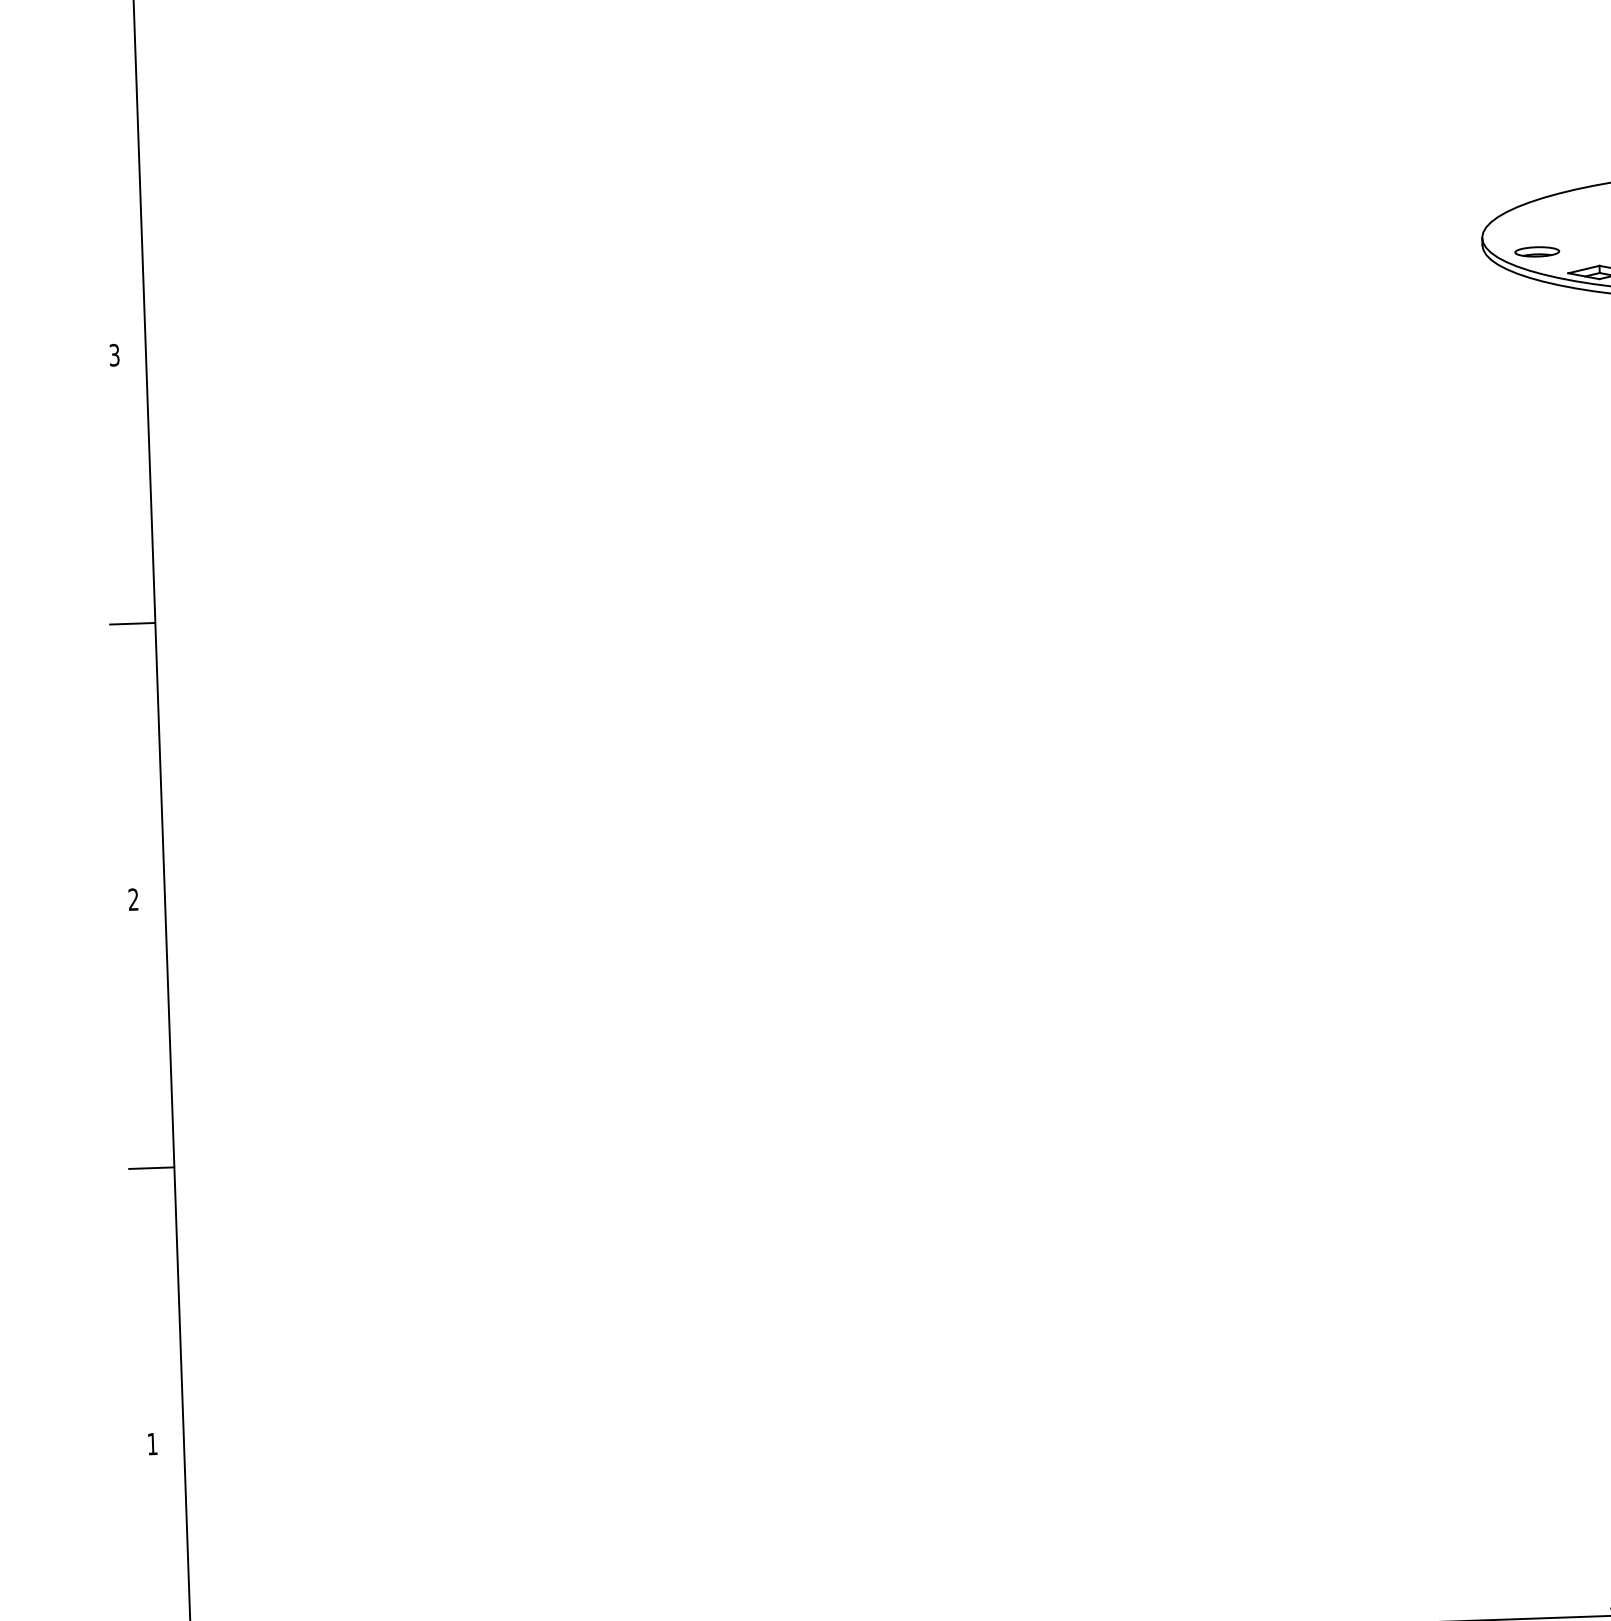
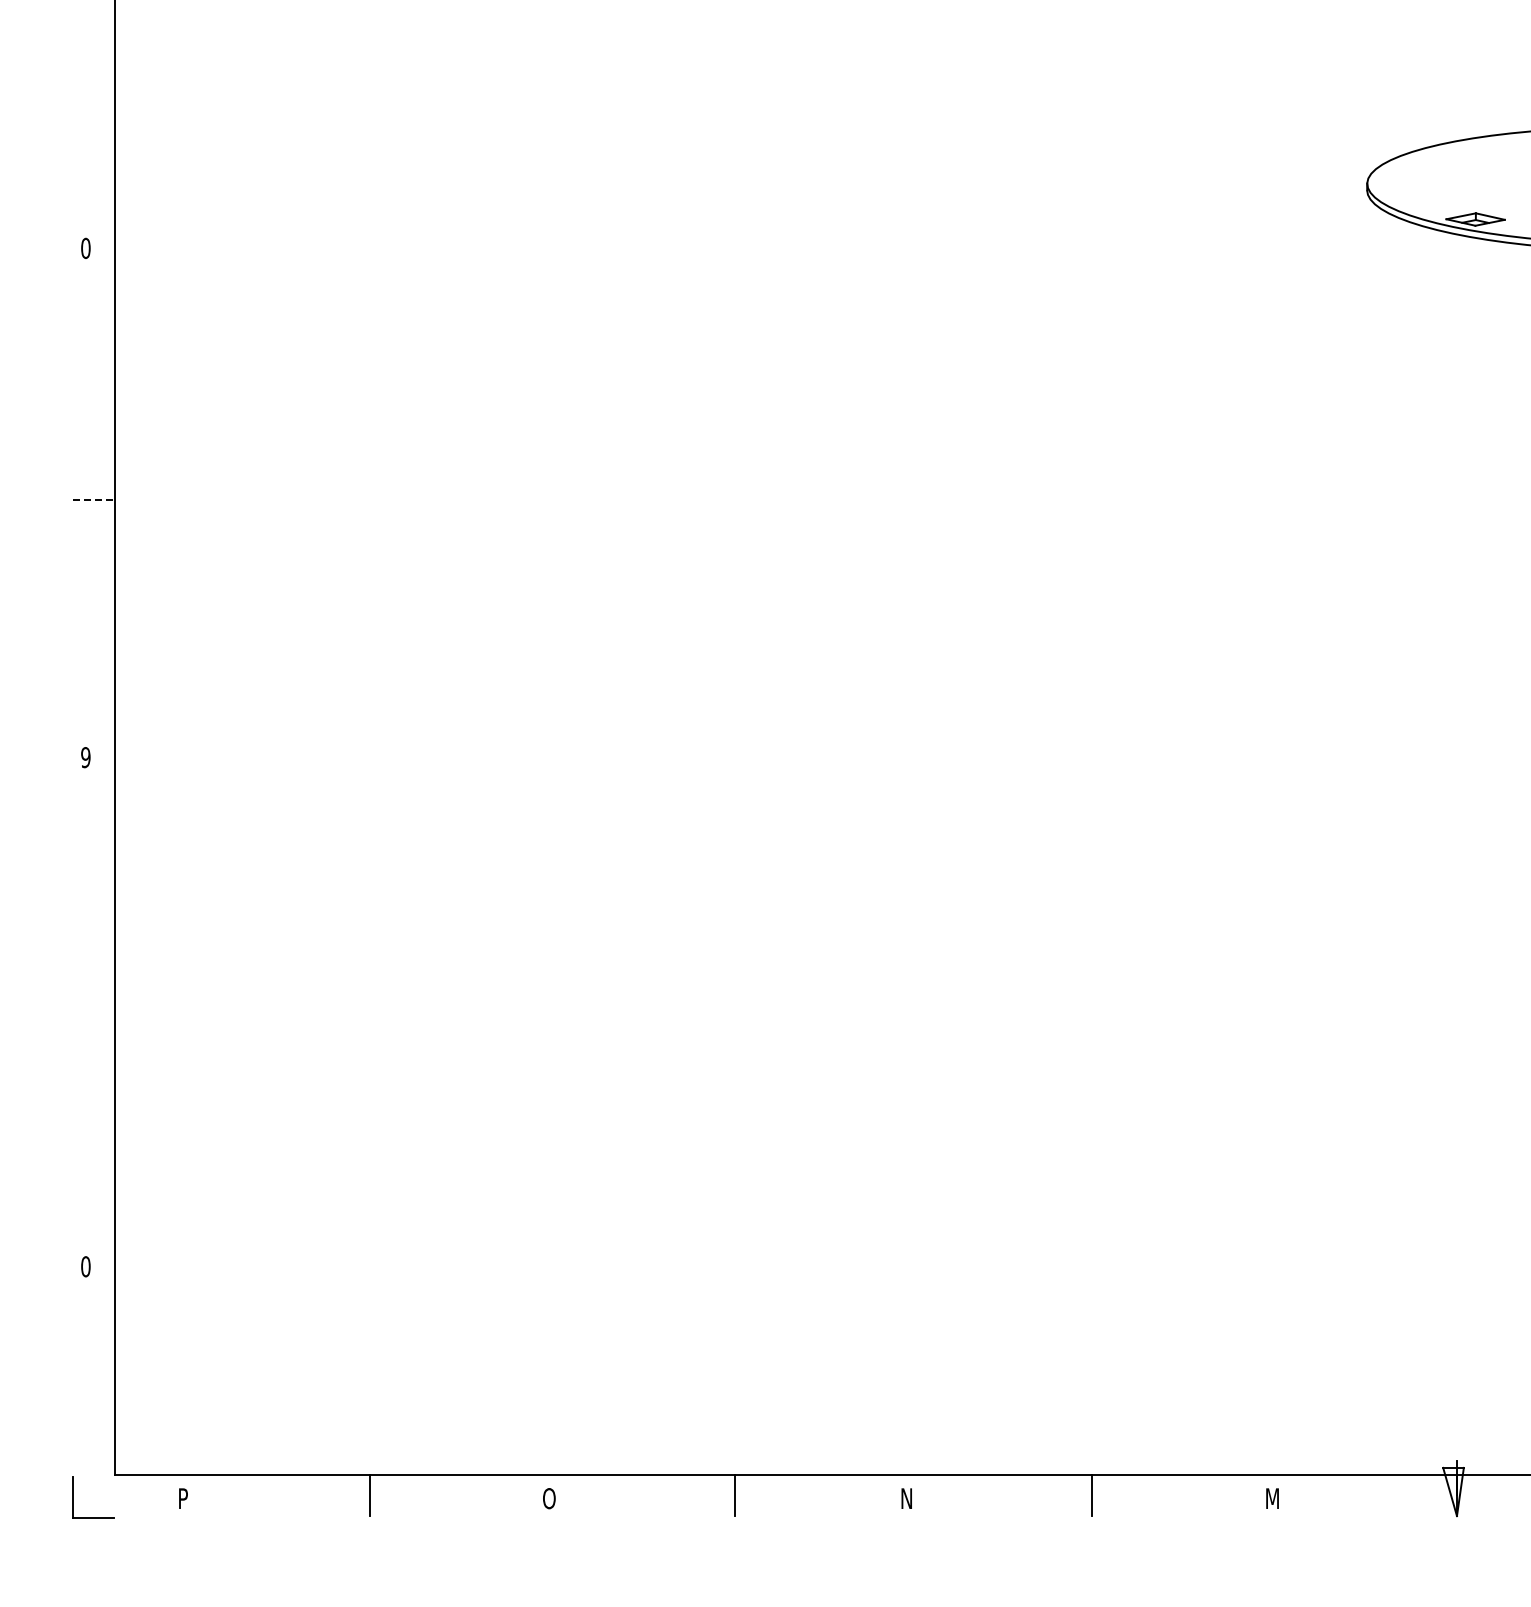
part: (1536, 252) -> (1417, 198), removed
text: (114, 355) -> (85, 248), 3 -> 0
line: (132, 623) -> (93, 499), solid -> dashed
text: (133, 899) -> (85, 757), 2 -> 9
line: (151, 1167) -> (93, 1008), removed
text: (152, 1443) -> (85, 1266), 1 -> 0

